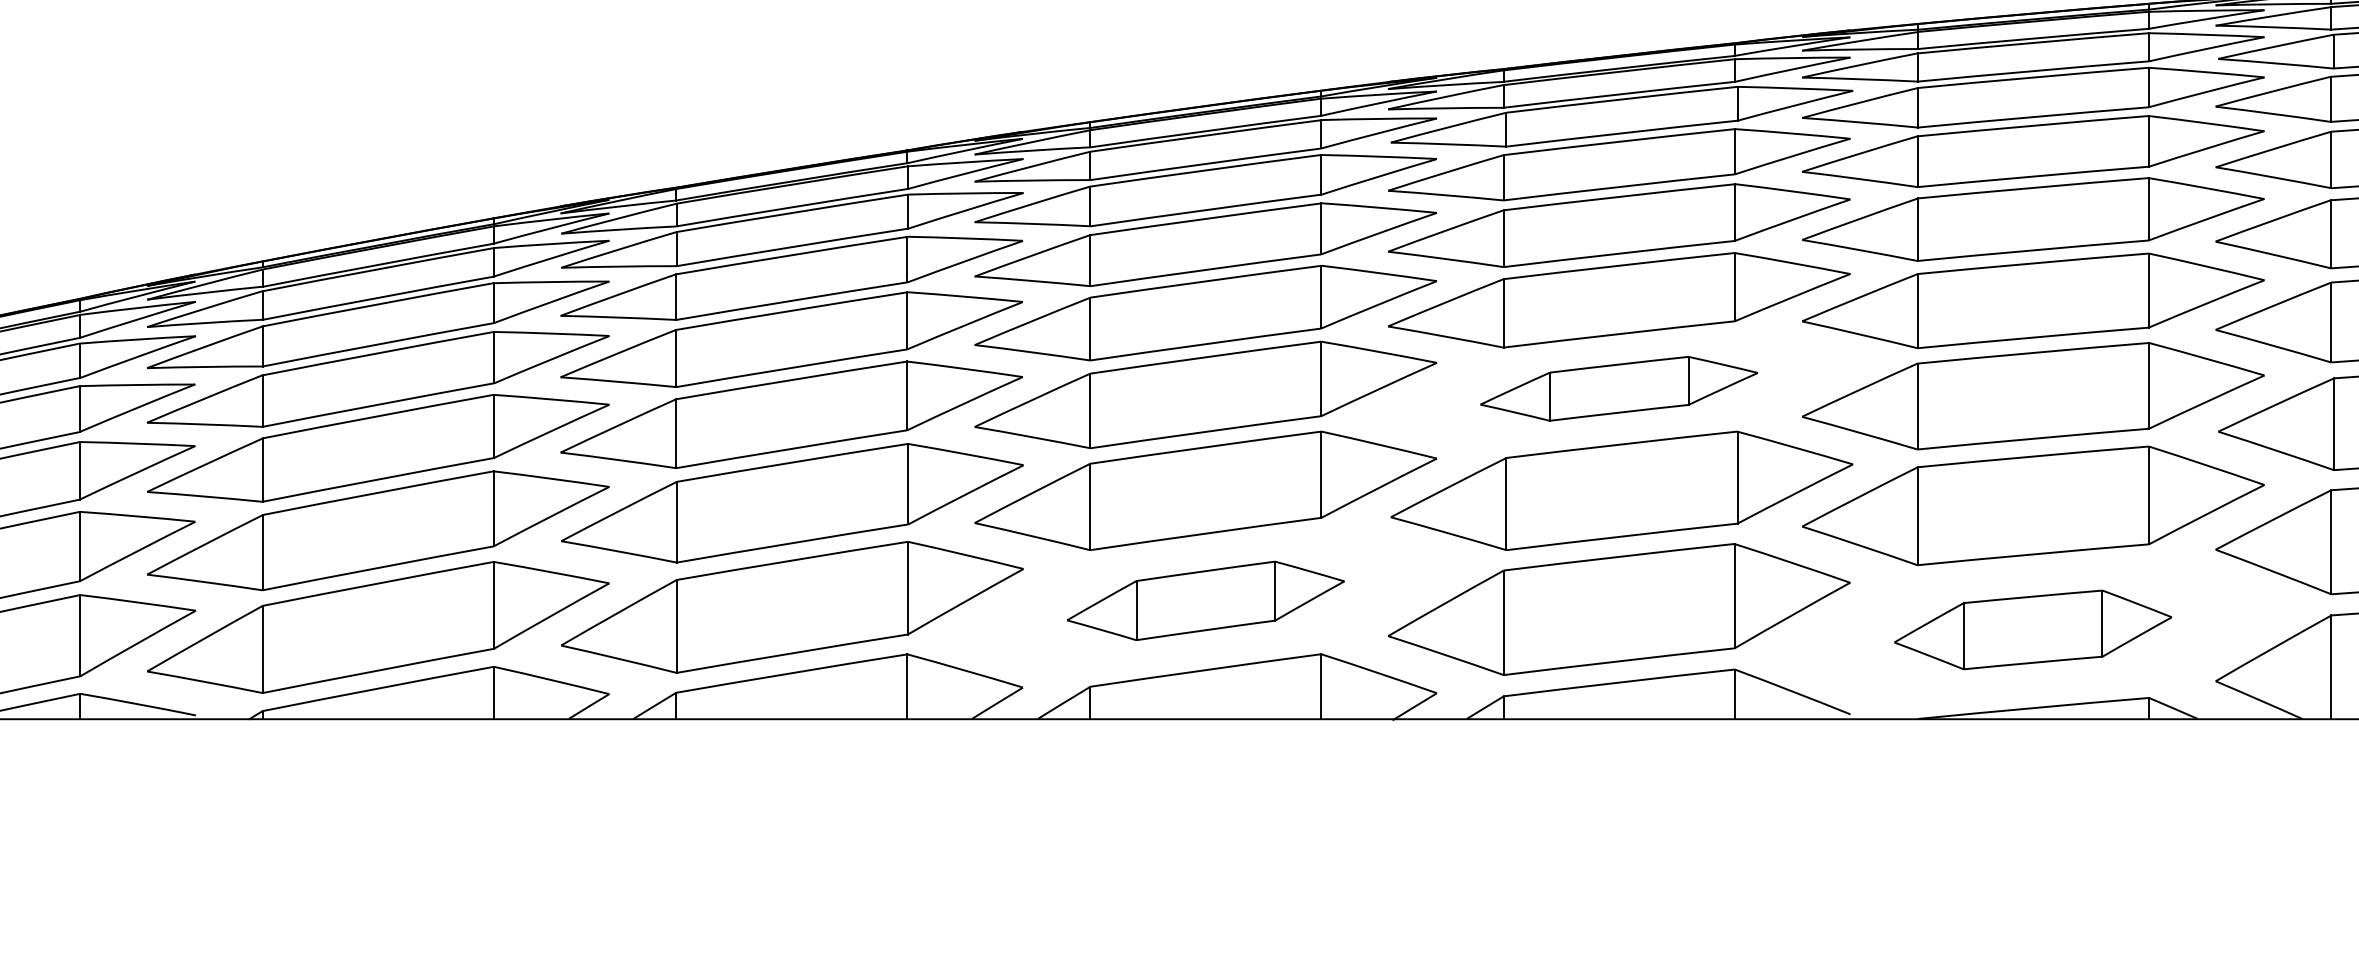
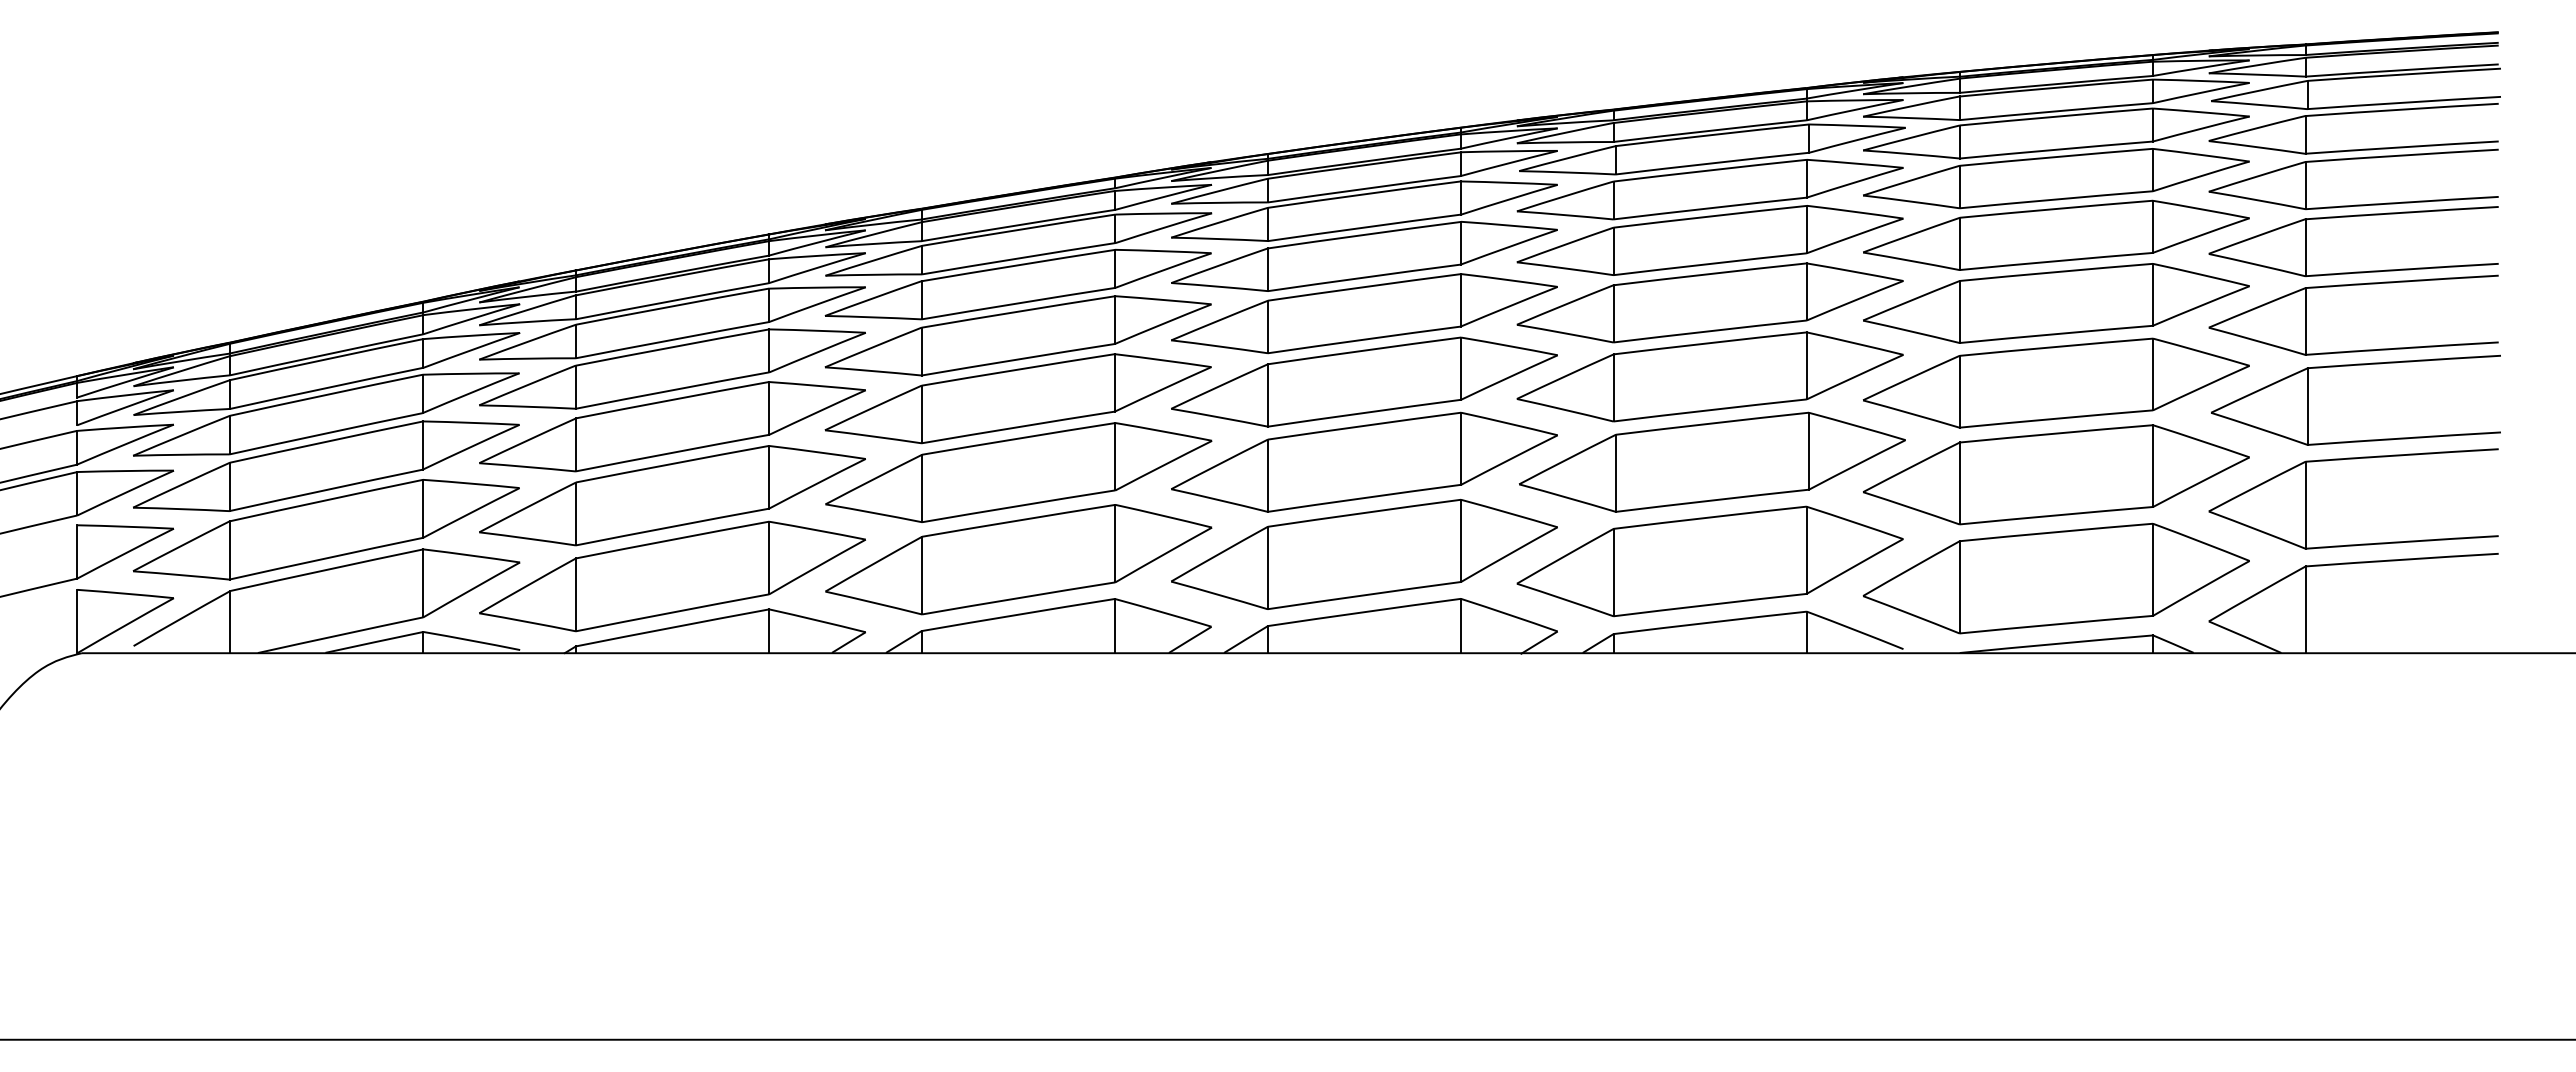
part: (1618, 388) -> (1709, 376), size x1.67
part: (1205, 599) -> (1364, 553), size x1.67
part: (2032, 629) -> (2055, 578), size x1.67

